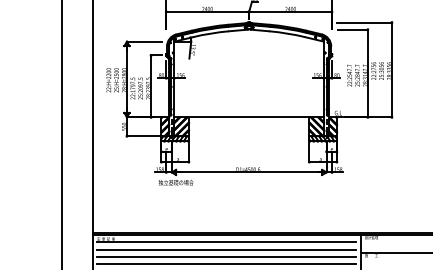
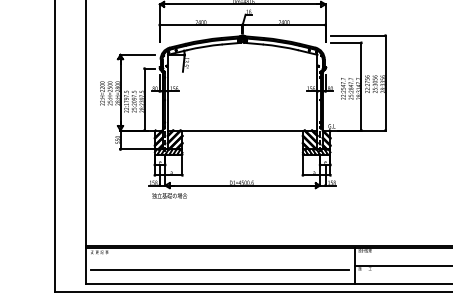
line: (225, 242) -> (219, 255), removed
line: (225, 249) -> (219, 262), removed
line: (225, 264) -> (219, 277), removed

